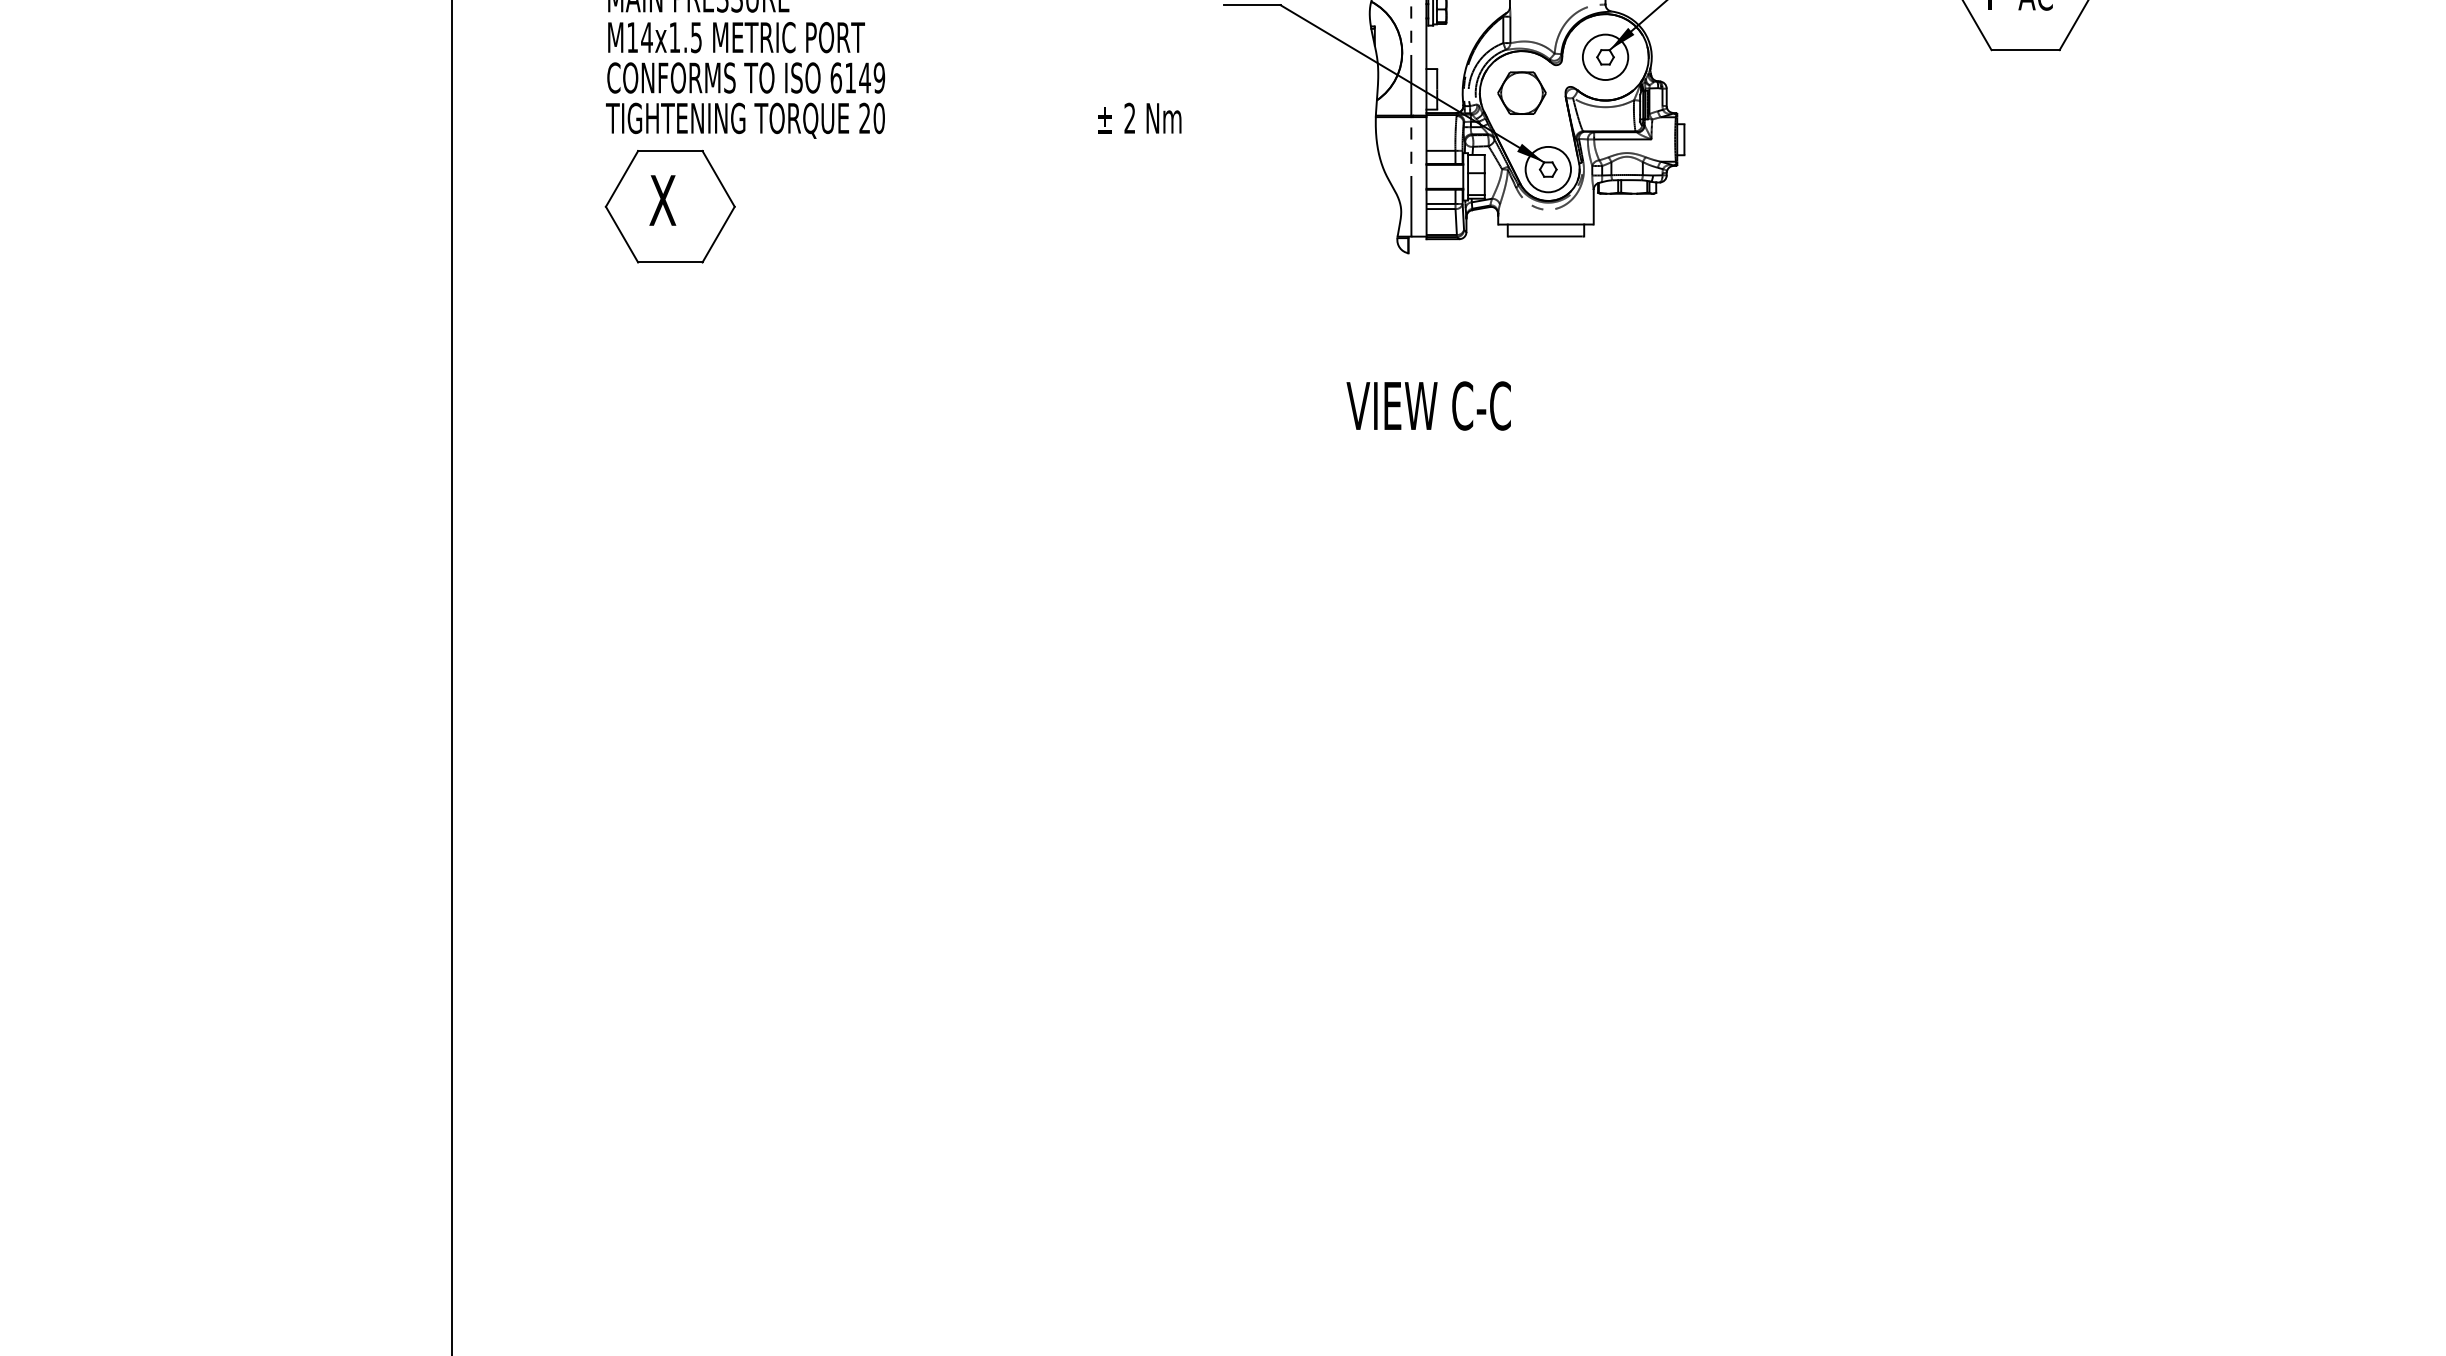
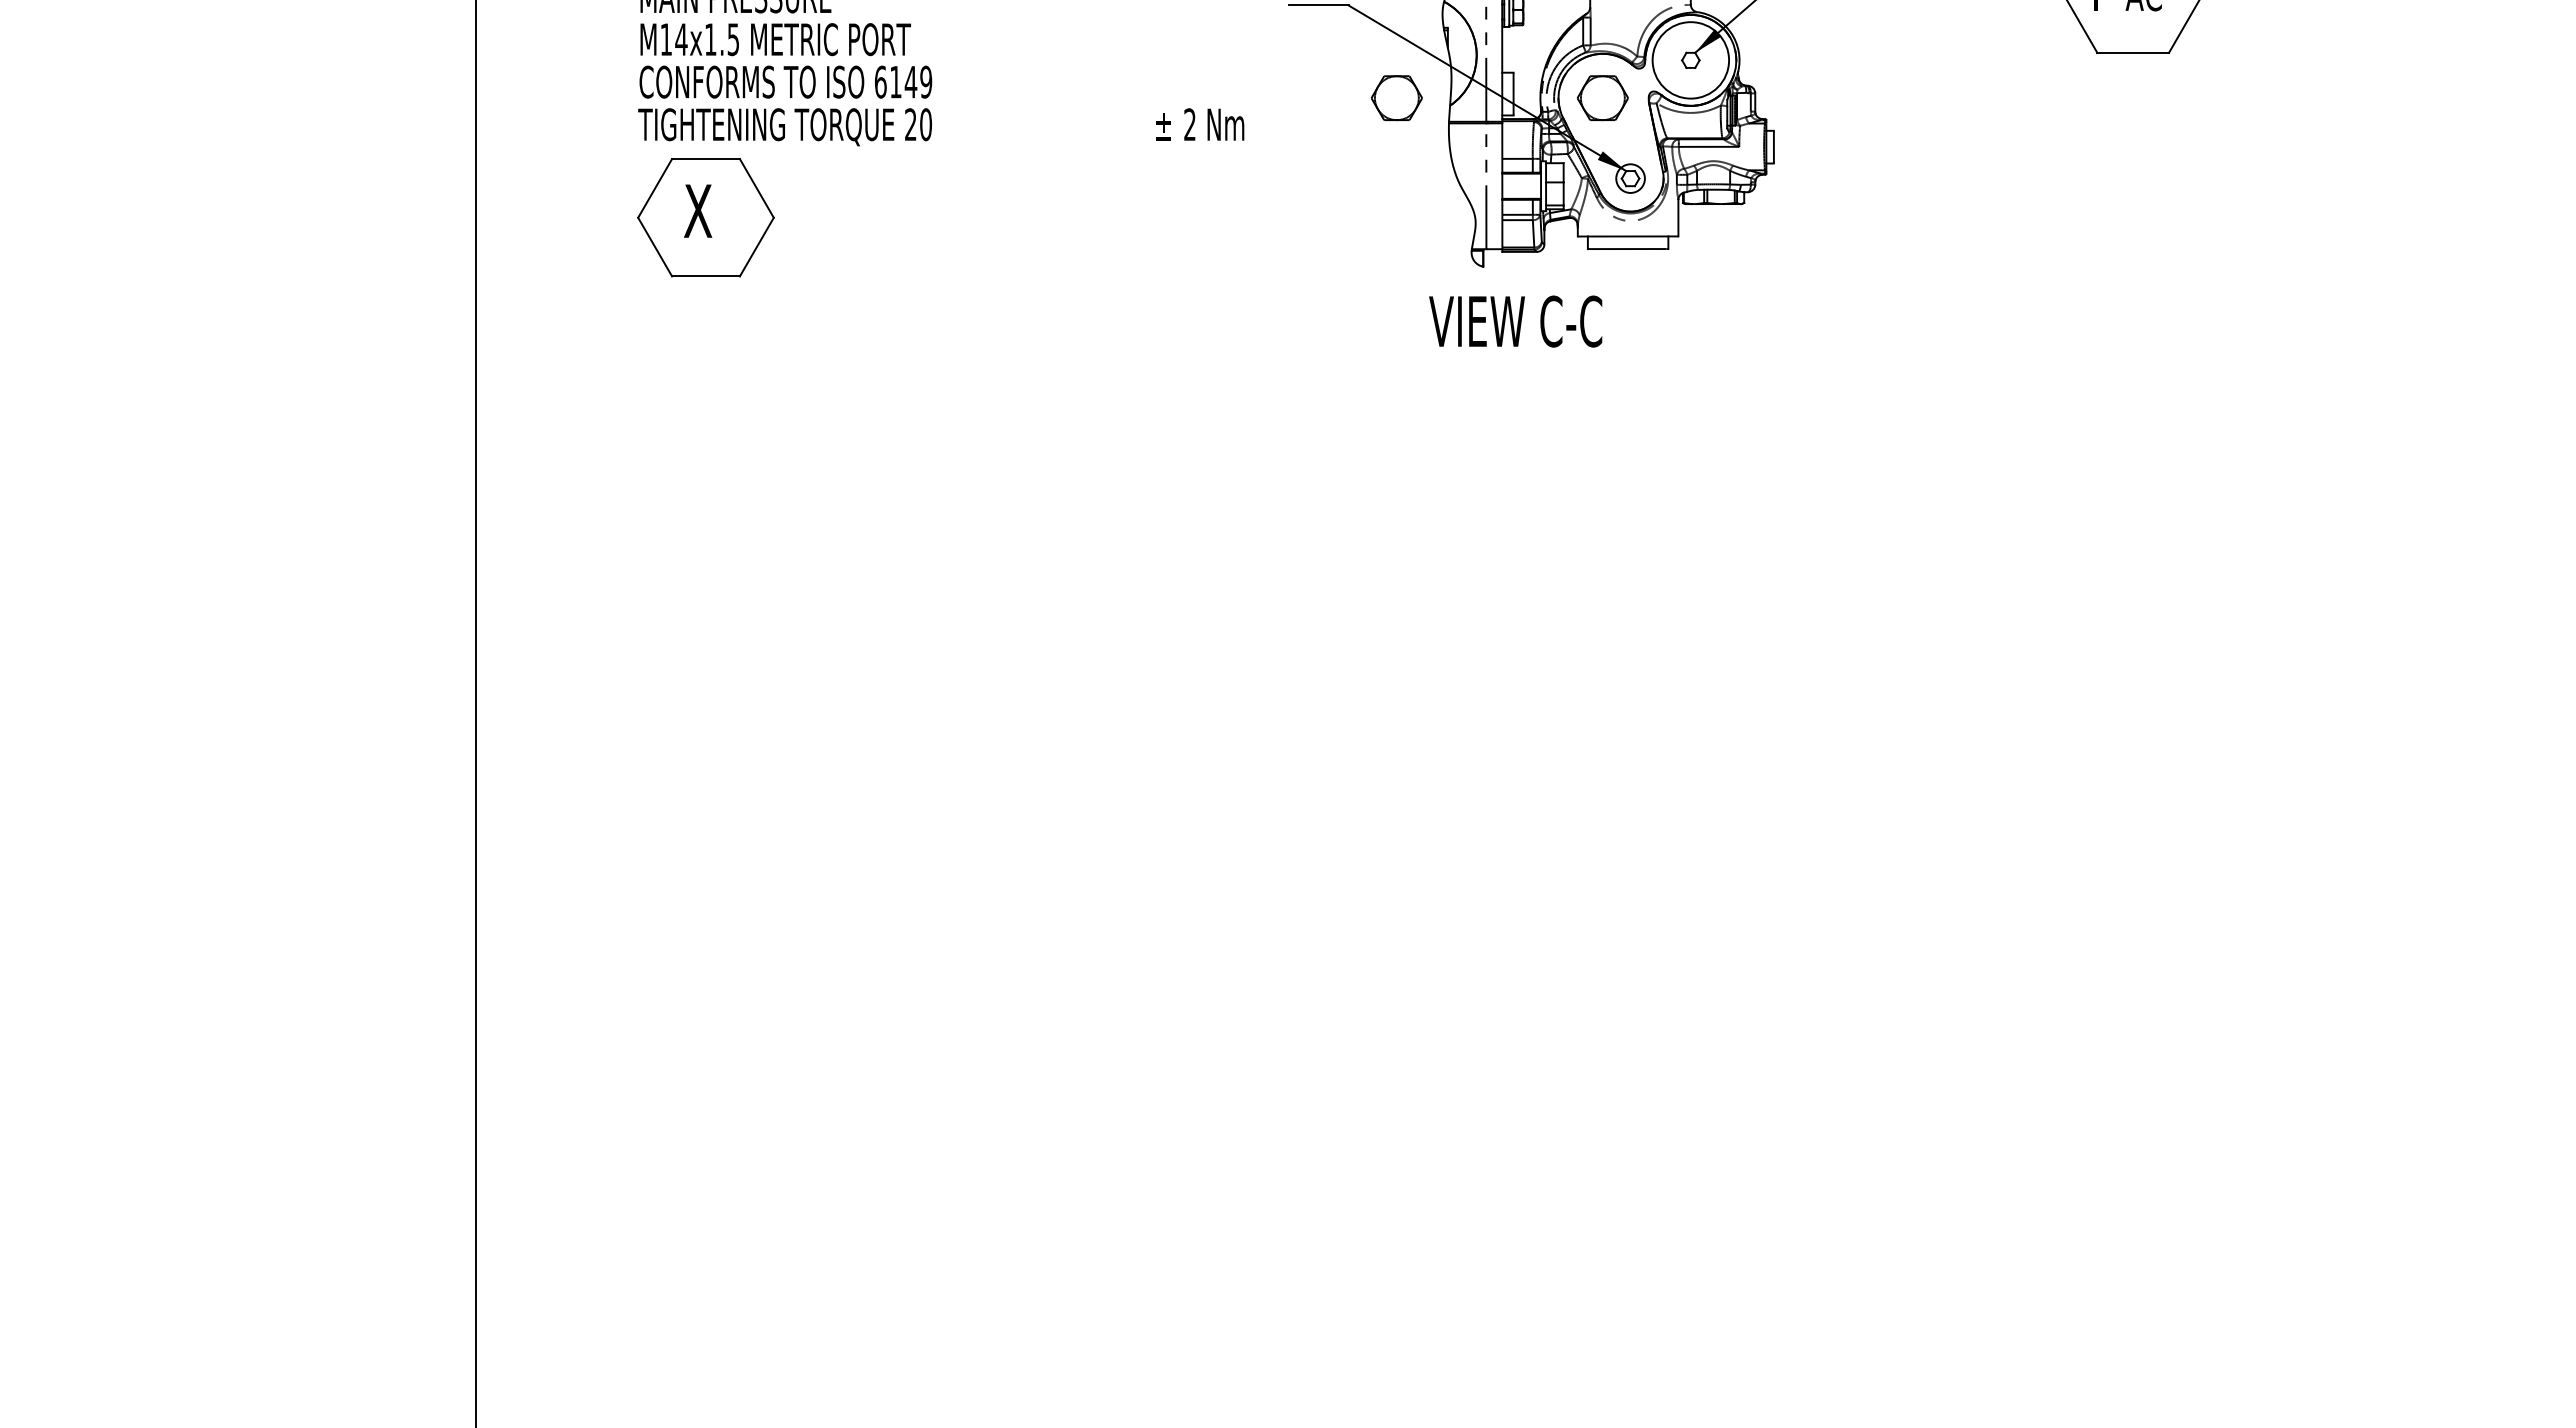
circle: (1605, 57) -> (1690, 60), size x1.6
part: (1326, 93) -> (1396, 98), added
circle: (1548, 169) -> (1630, 178), size x0.6
text: (1428, 405) -> (1515, 321), moved

